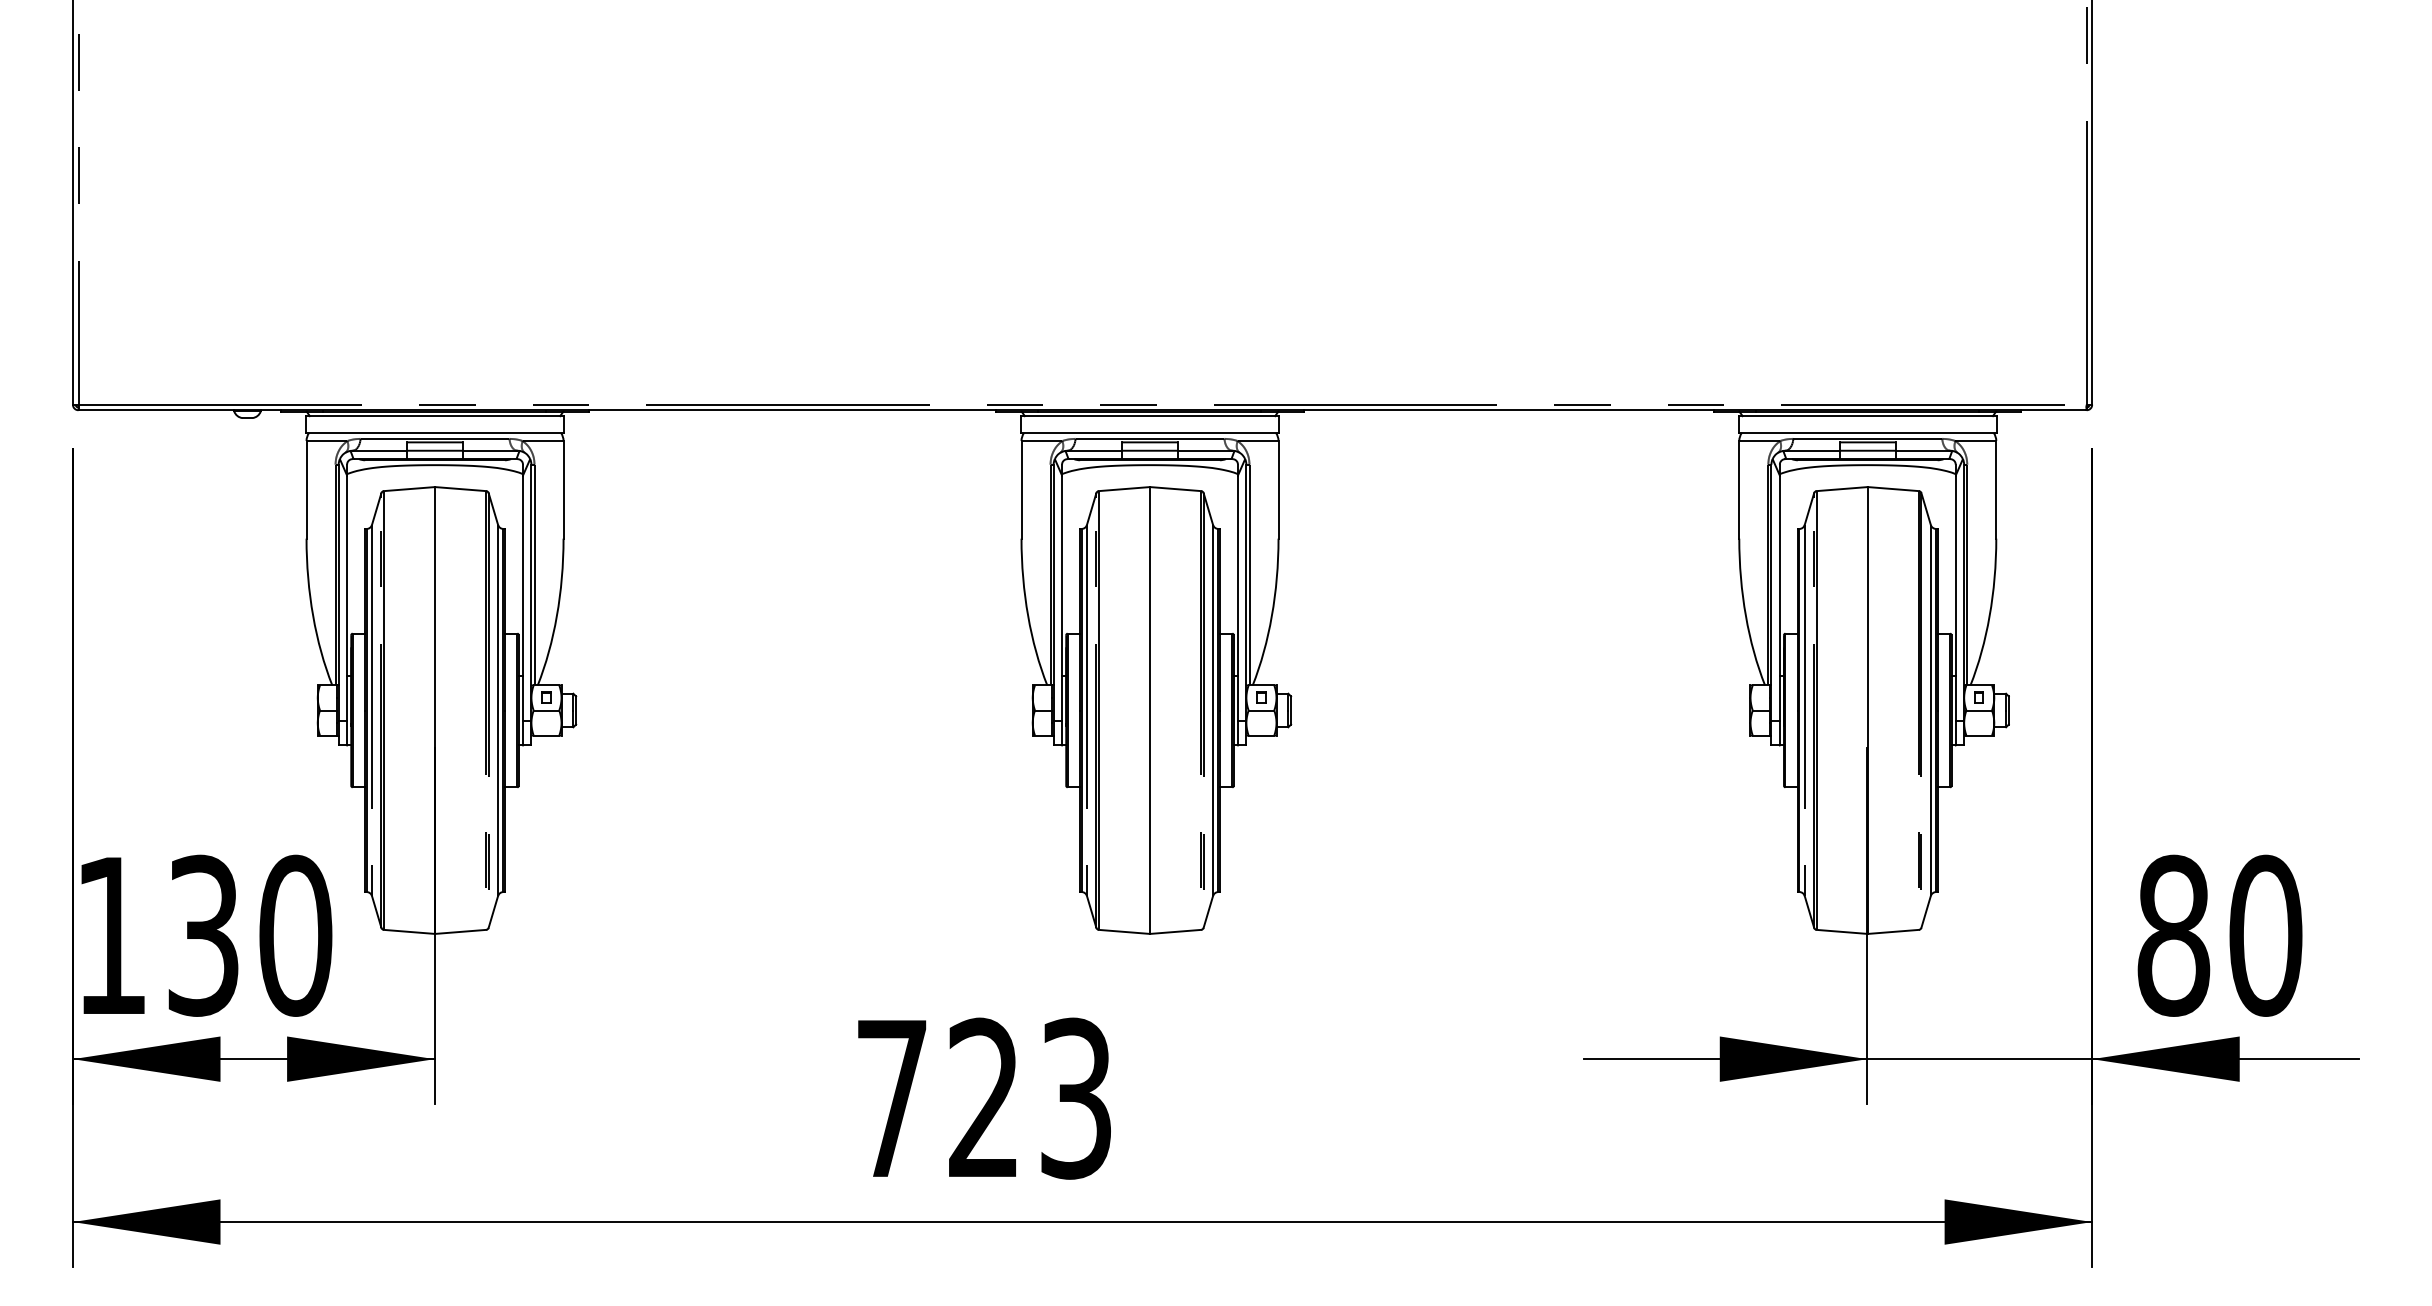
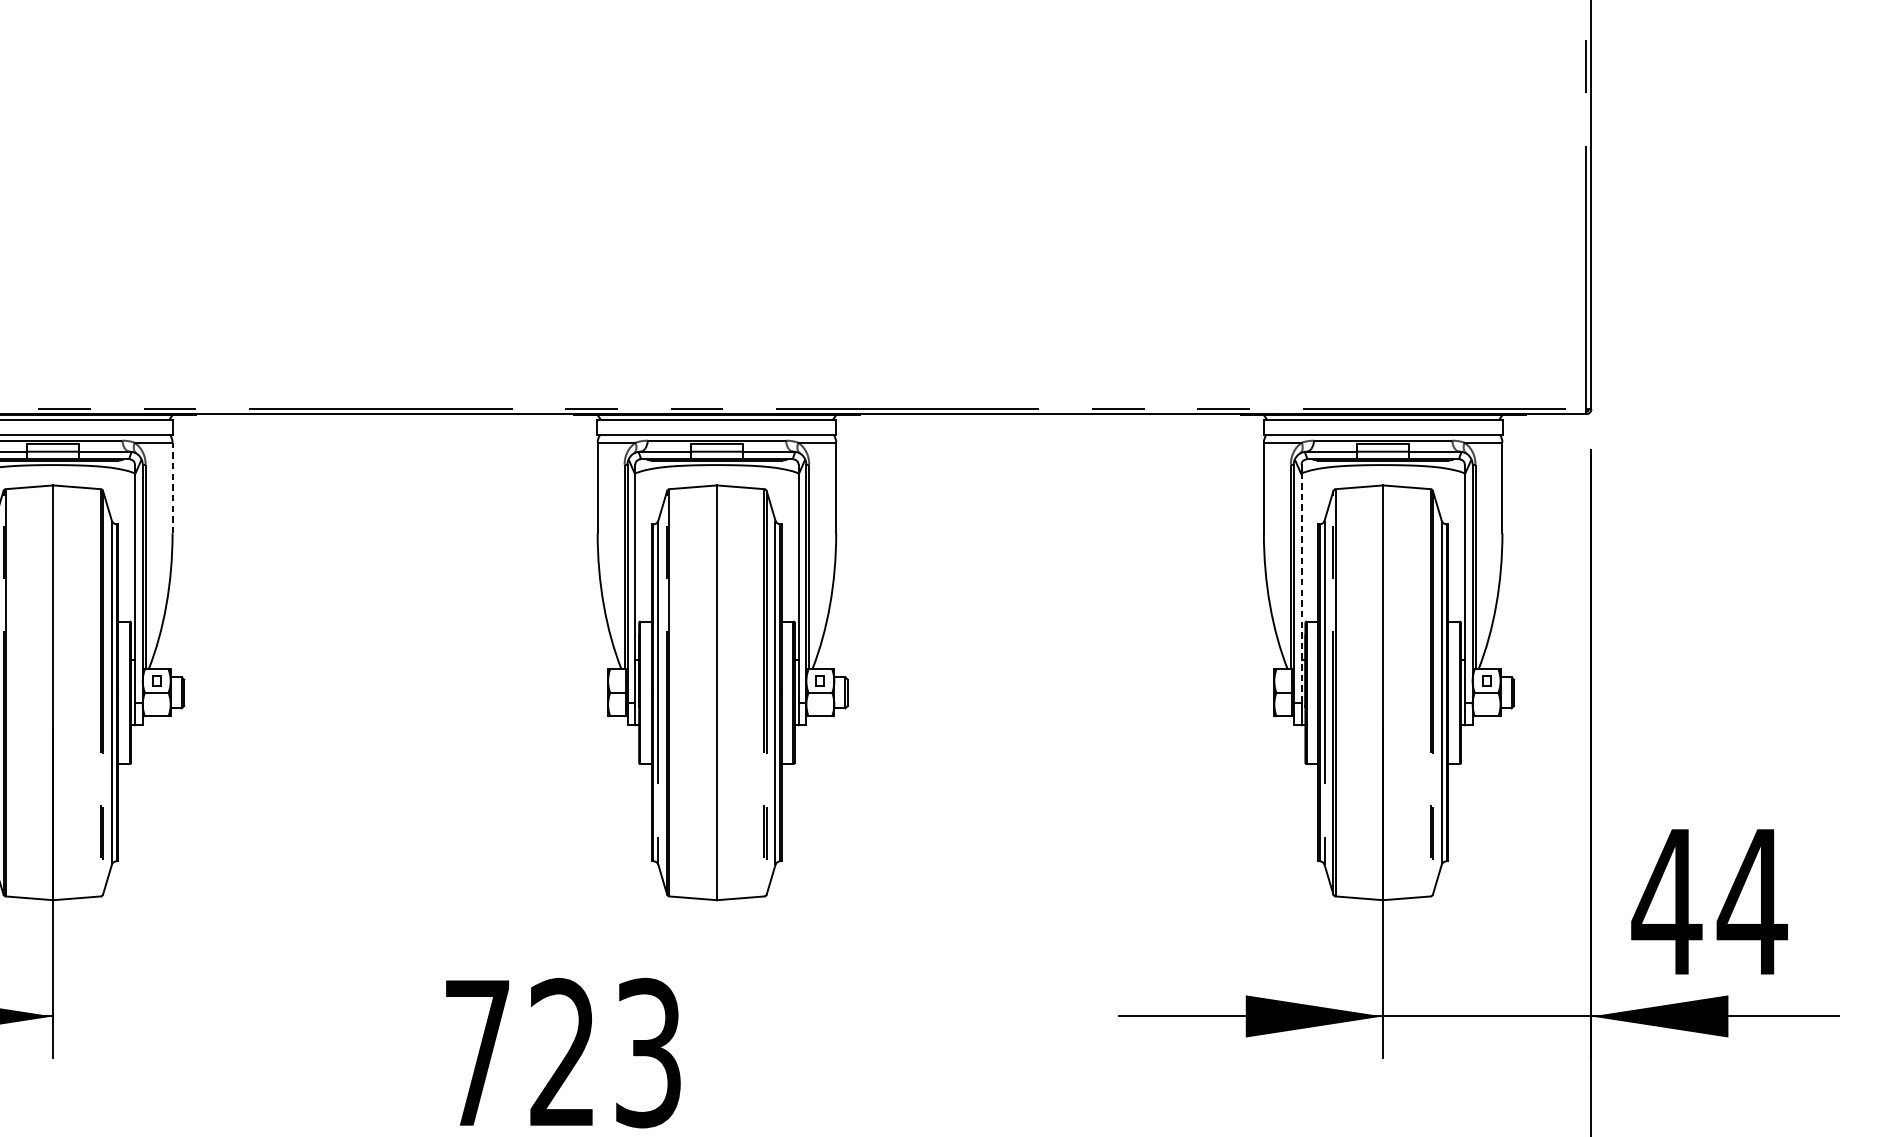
line: (563, 489) -> (172, 487), solid -> dashed
line: (1779, 598) -> (1301, 588), solid -> dashed
text: (2219, 935) -> (1709, 901), 80 -> 44

